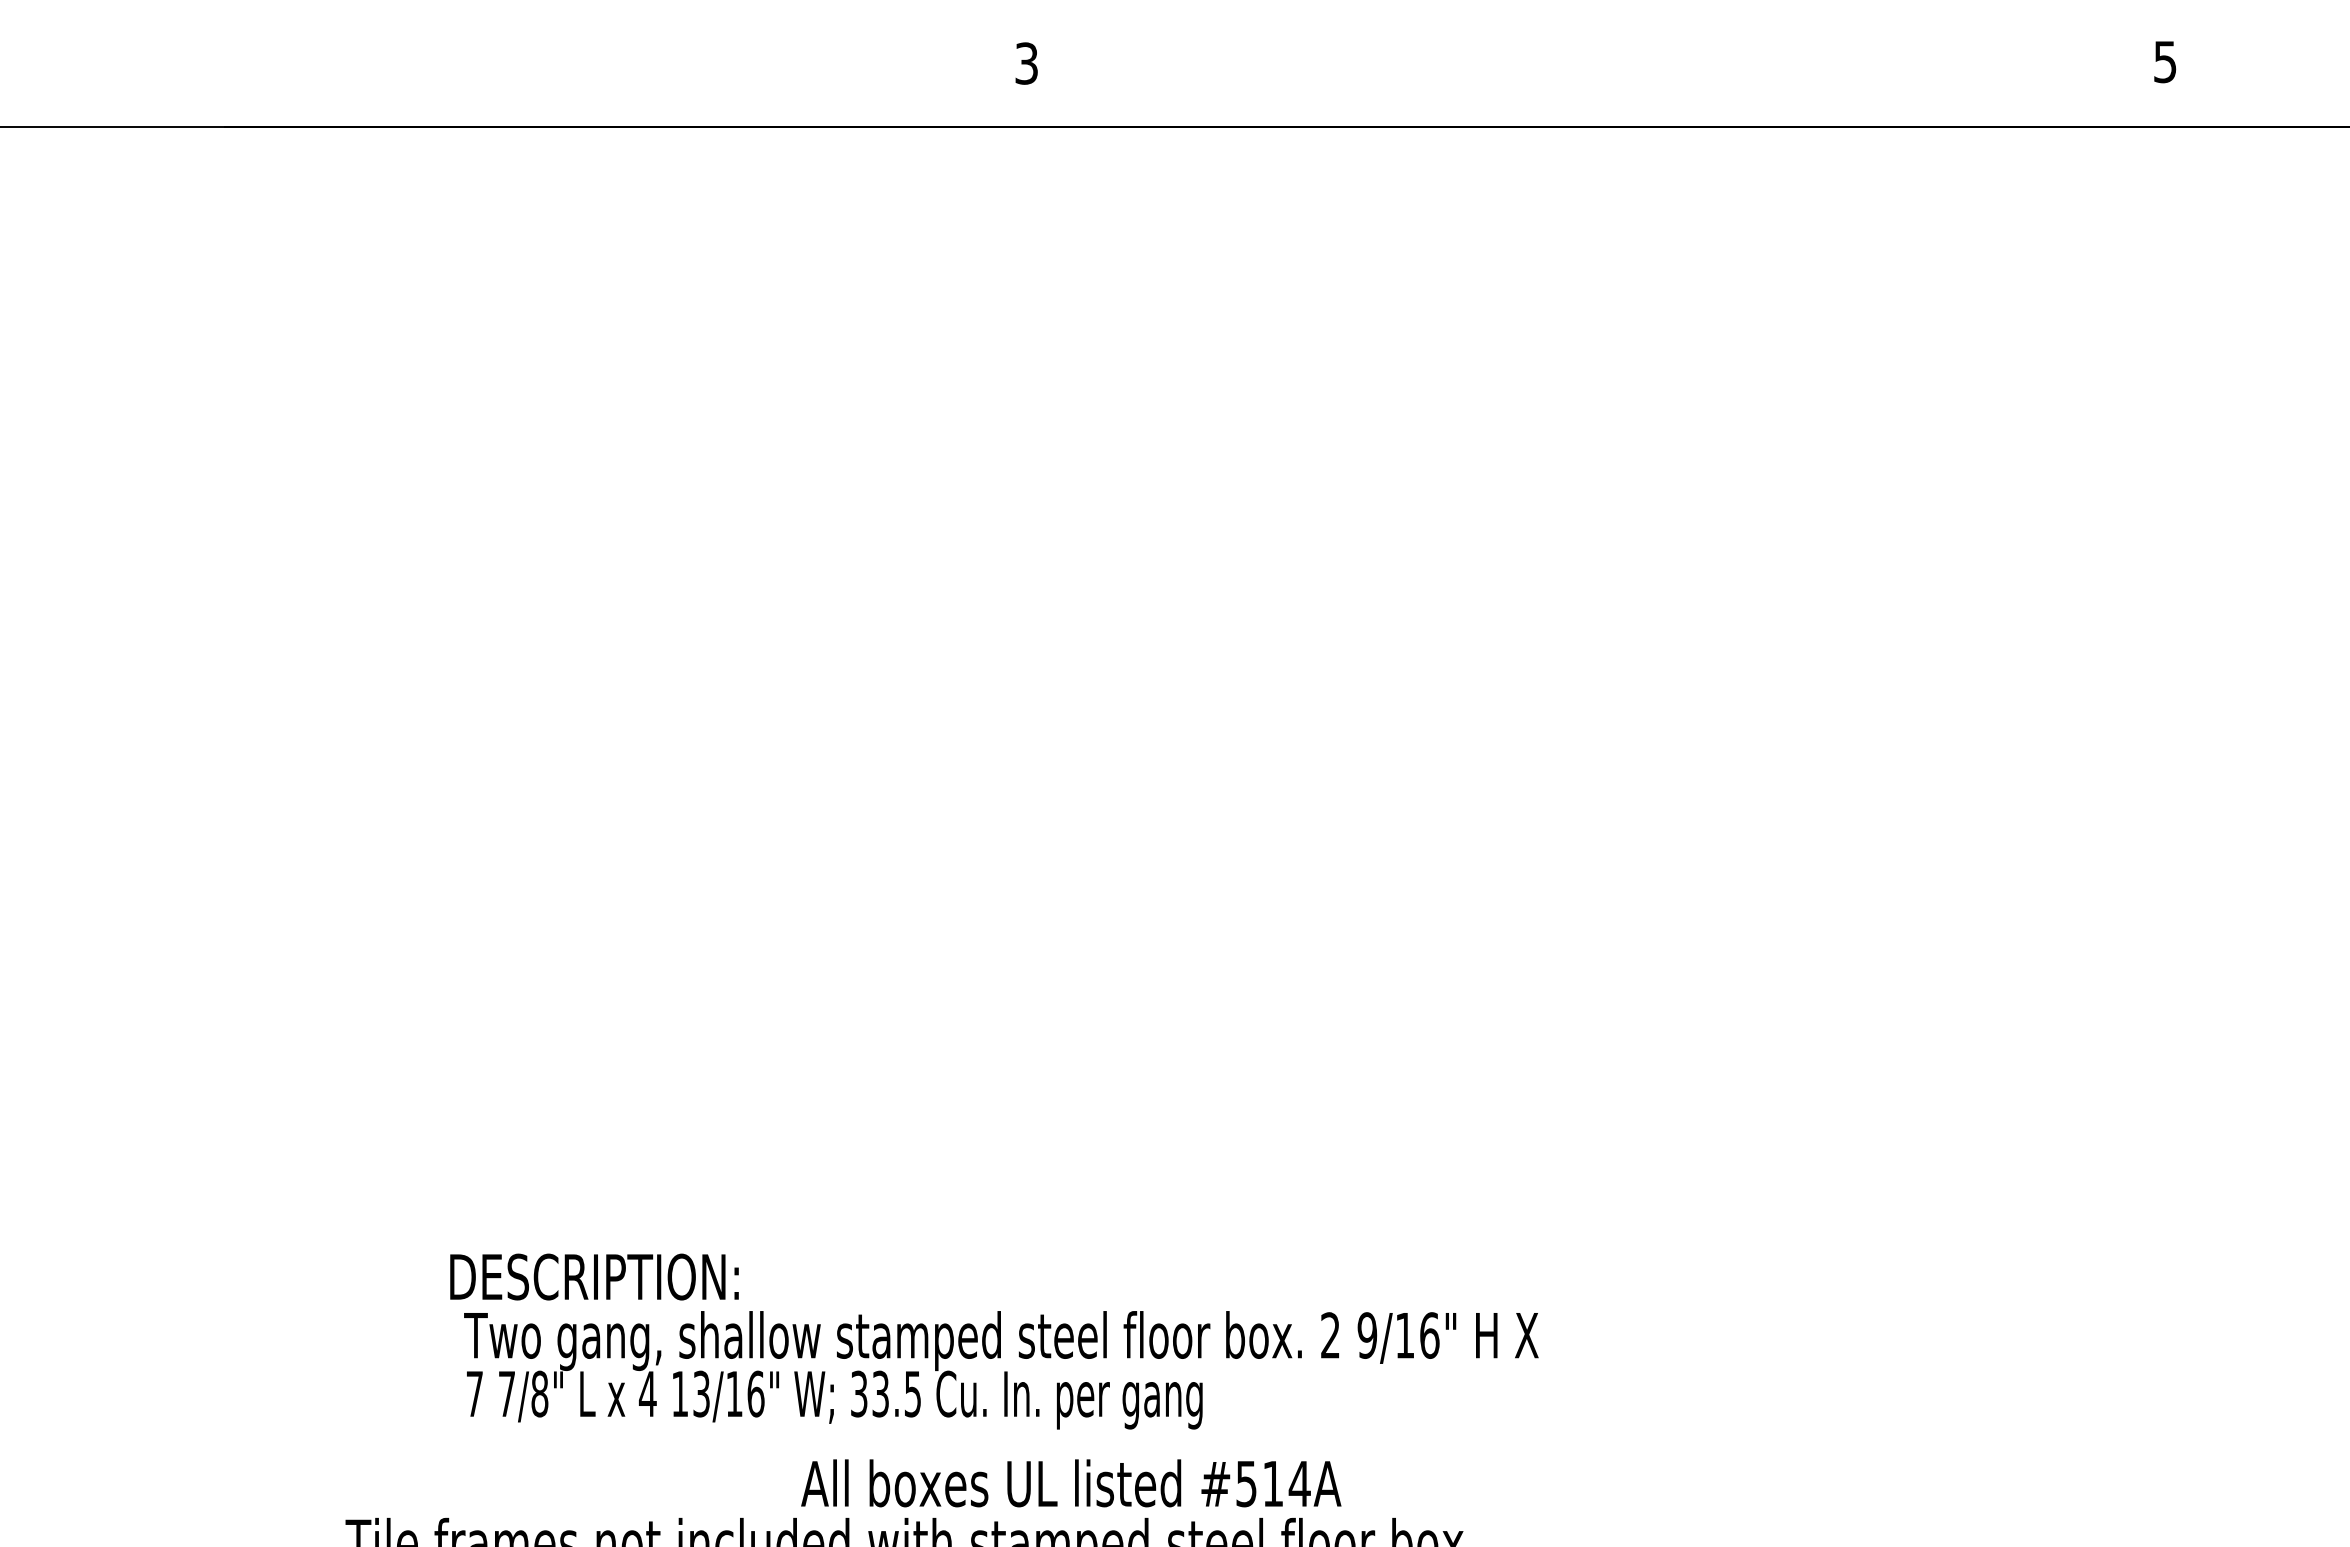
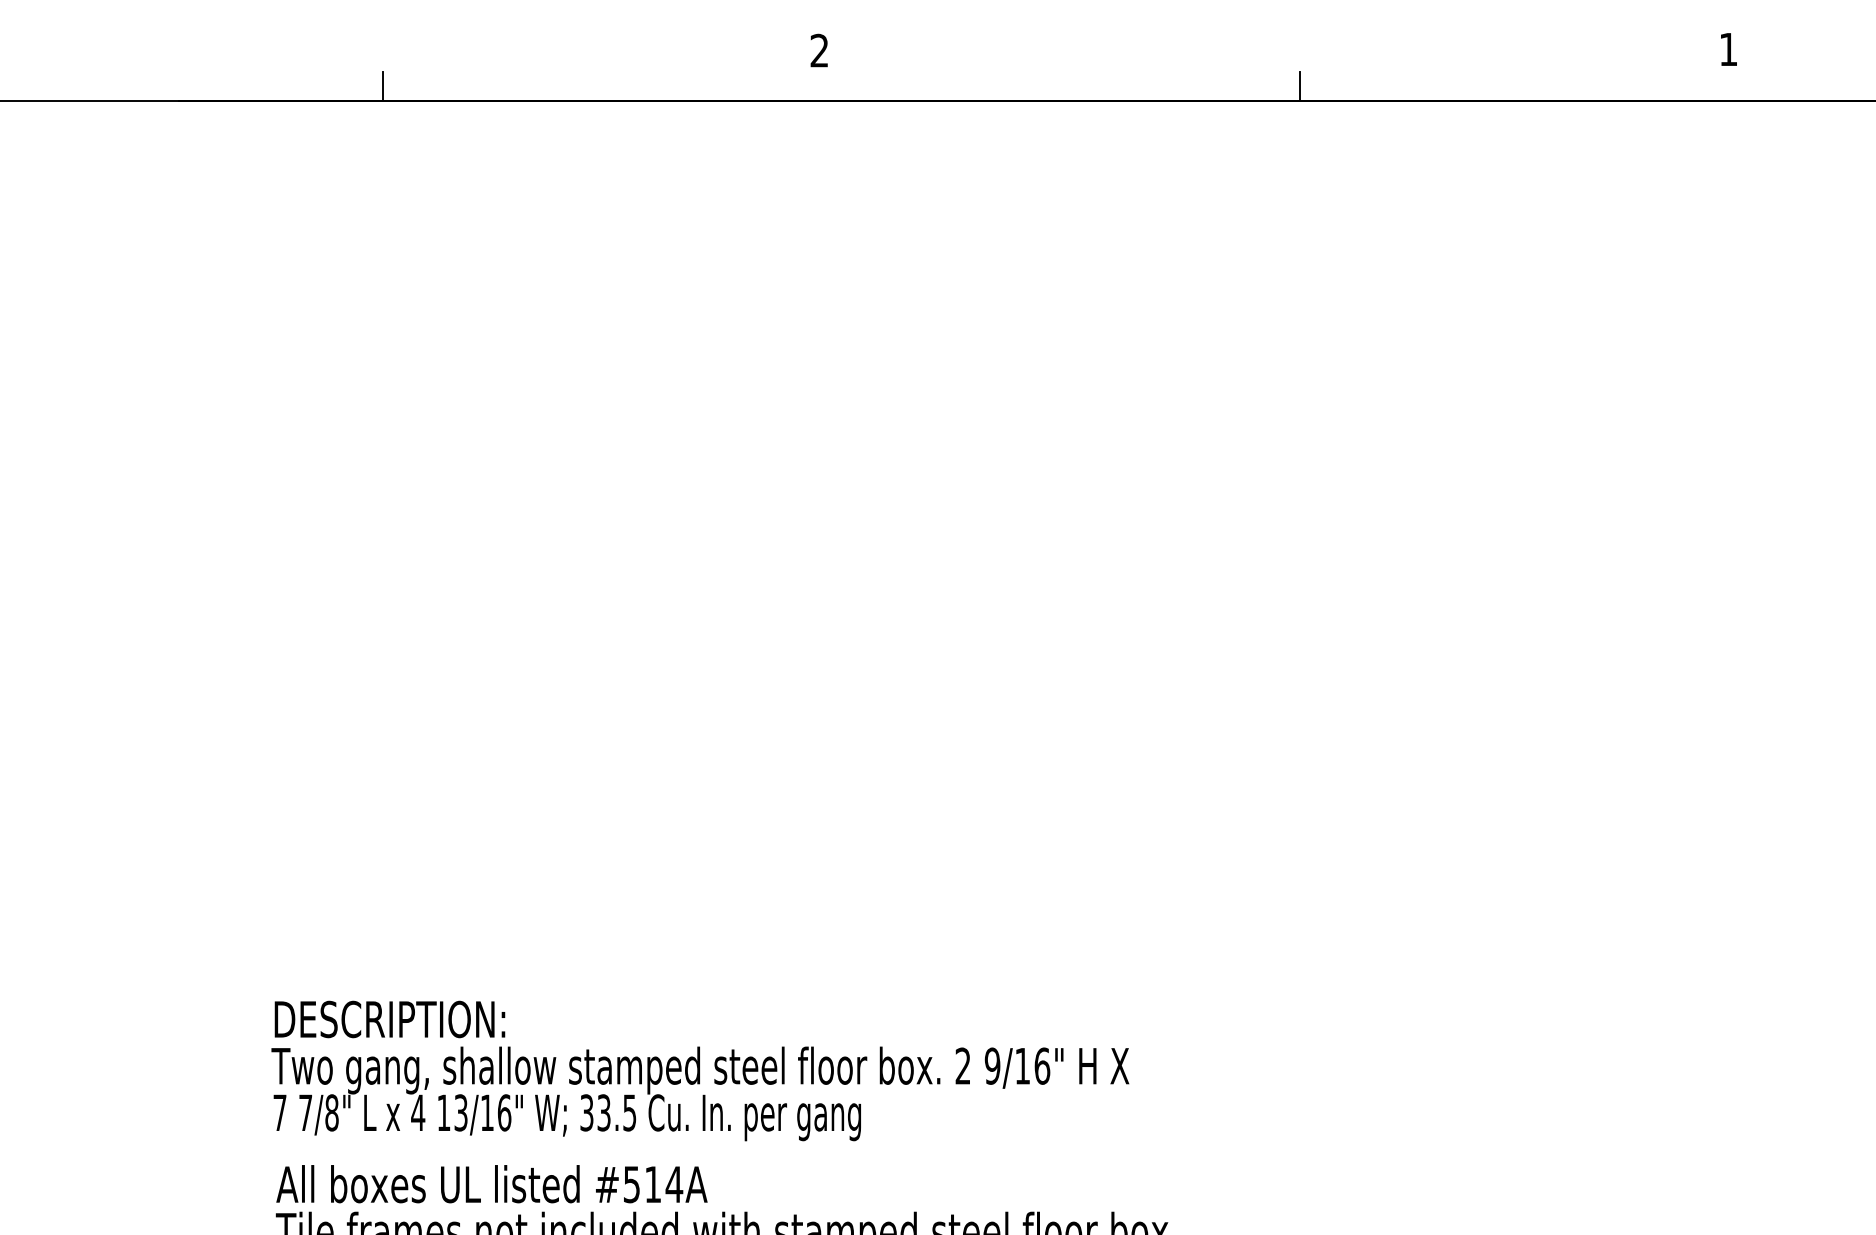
text: (2165, 62) -> (1728, 49), 5 -> 1
text: (1026, 63) -> (819, 50), 3 -> 2
line: (479, 107) -> (382, 85), added
line: (1628, 107) -> (1300, 85), added
text: (594, 1276) -> (389, 1019), moved
text: (1001, 1370) -> (700, 1094), moved
text: (1071, 1483) -> (492, 1184), moved

